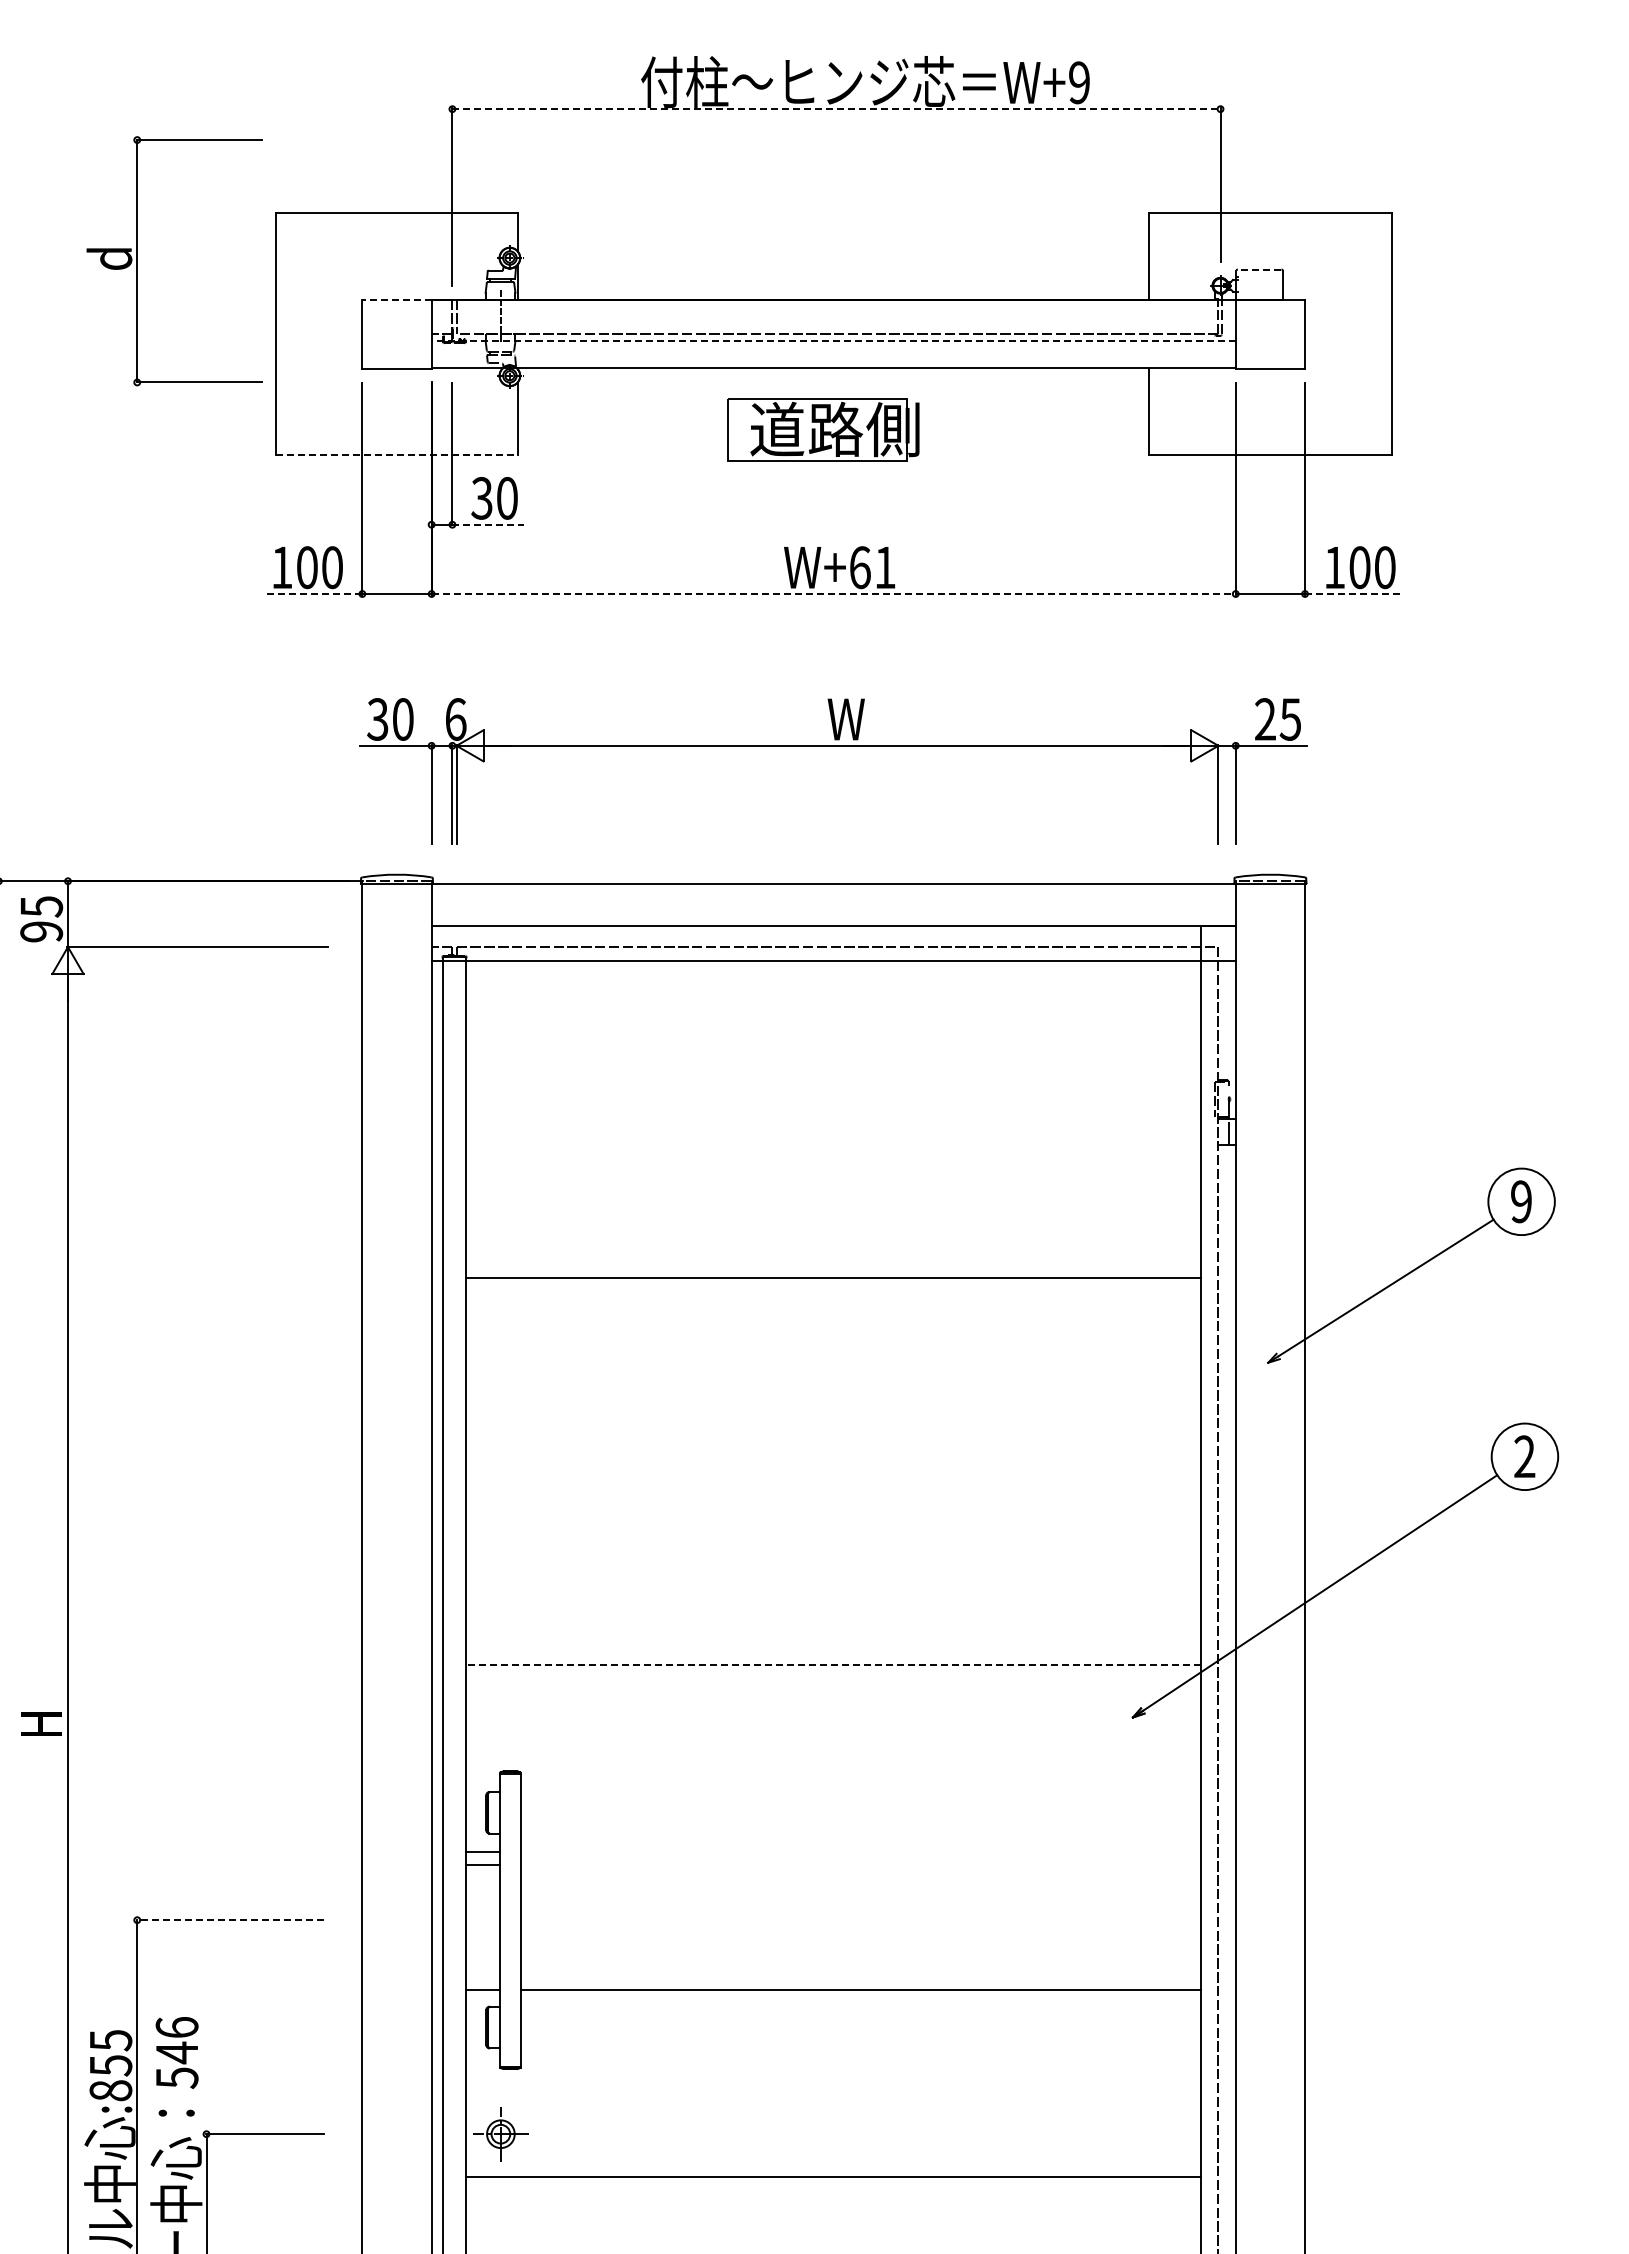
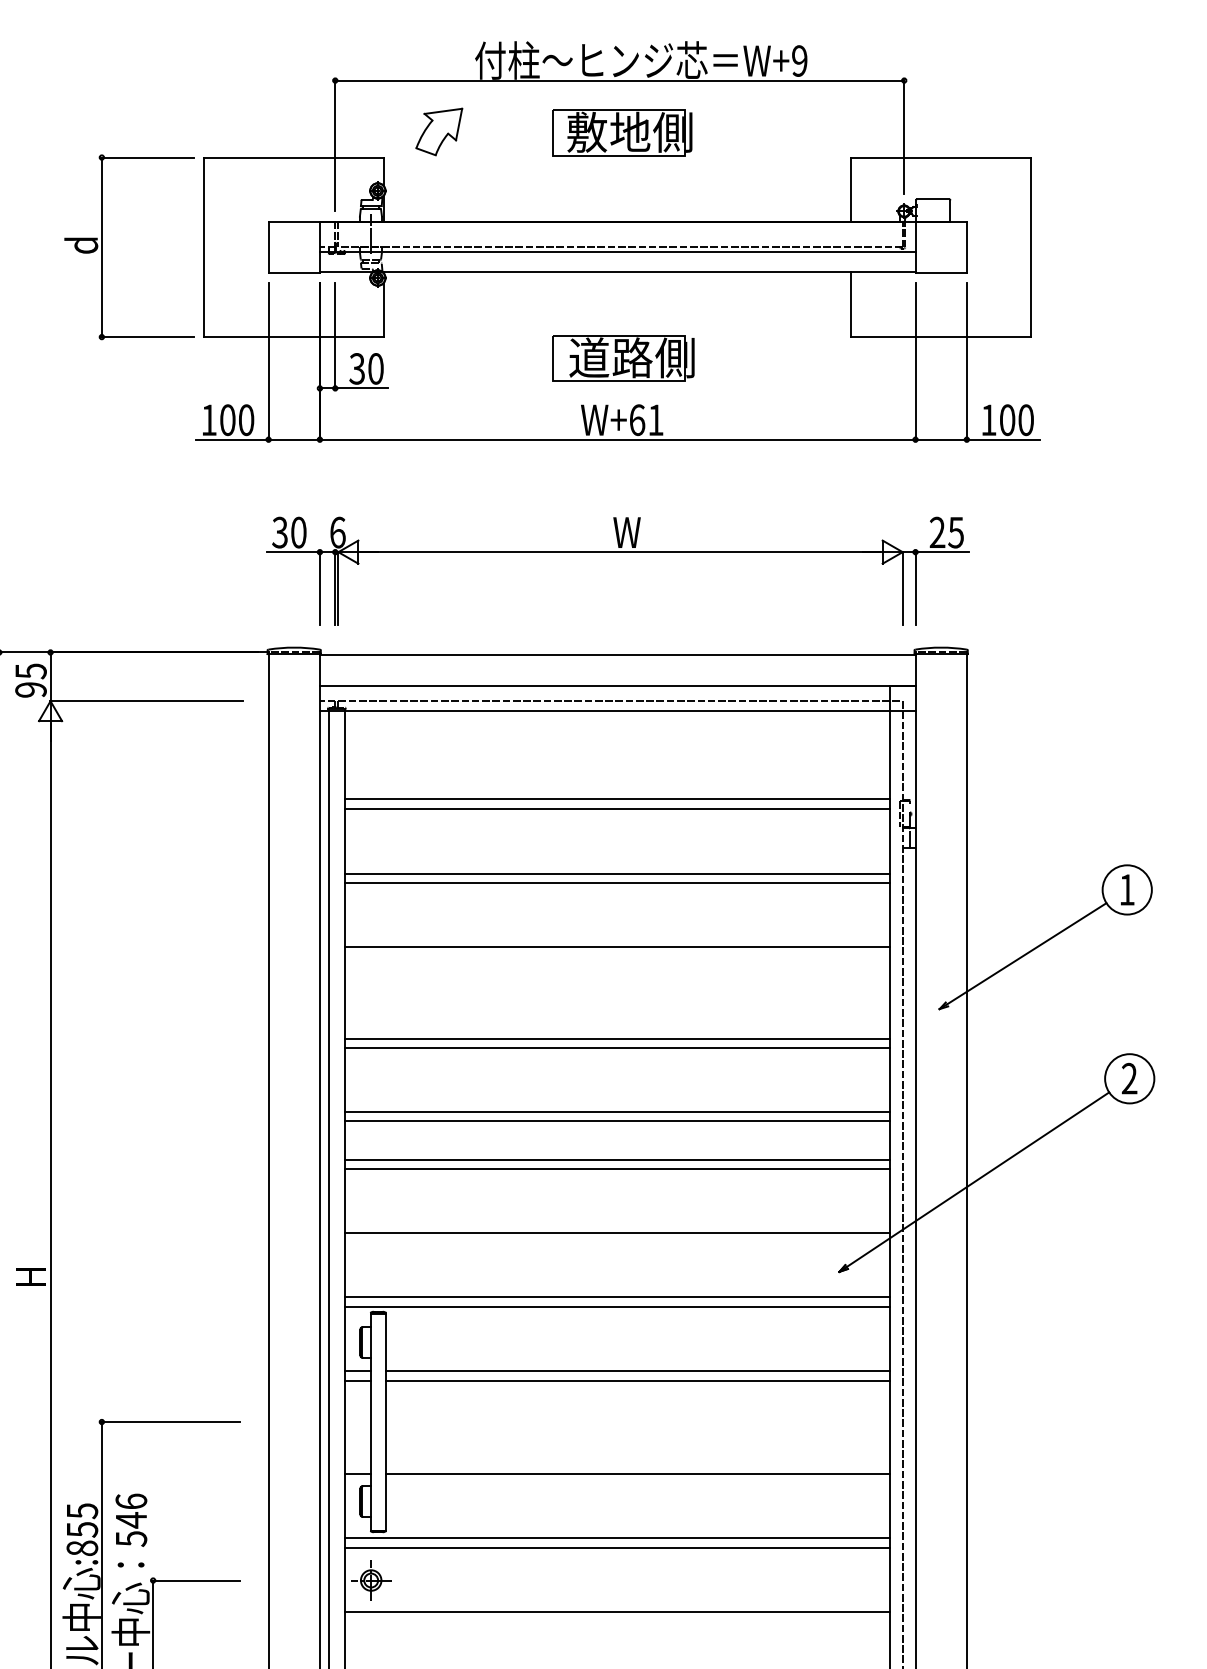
line: (836, 109) -> (619, 80), dashed -> solid
part: (592, 178) -> (439, 131), added
part: (839, 179) -> (622, 132), added
part: (137, 261) -> (102, 247), moved
line: (1259, 269) -> (933, 199), dashed -> solid
line: (397, 299) -> (294, 221), dashed -> solid
line: (833, 340) -> (617, 251), dashed -> solid
part: (823, 429) -> (623, 357), moved
line: (397, 455) -> (294, 337), dashed -> solid
line: (488, 524) -> (362, 388), dashed -> solid
line: (312, 594) -> (231, 440), dashed -> solid
line: (834, 594) -> (618, 440), dashed -> solid
line: (1354, 594) -> (1003, 440), dashed -> solid
line: (833, 1079) -> (617, 799), added
line: (833, 1093) -> (617, 809), added
line: (833, 1179) -> (617, 873), added
line: (833, 1191) -> (617, 882), added
text: (1521, 1201) -> (1127, 889), 9 -> 1
line: (833, 1403) -> (617, 1039), added
line: (833, 1415) -> (617, 1048), added
line: (833, 1501) -> (617, 1111), added
line: (833, 1513) -> (617, 1120), added
line: (833, 1565) -> (617, 1159), added
line: (833, 1578) -> (617, 1168), added
line: (833, 1664) -> (617, 1232), dashed -> solid
line: (833, 1751) -> (617, 1297), added
line: (833, 1765) -> (617, 1307), added
line: (860, 1851) -> (637, 1371), added
line: (860, 1865) -> (637, 1381), added
line: (230, 1920) -> (170, 1422), dashed -> solid
line: (833, 2076) -> (617, 1537), added
line: (833, 2090) -> (617, 1548), added

